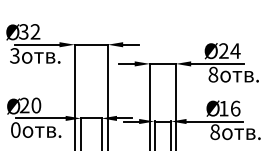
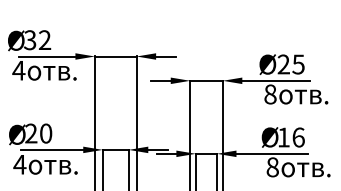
text: (235, 50) -> (298, 63), 24 -> 25
text: (14, 55) -> (18, 70), 3 -> 4
text: (15, 129) -> (19, 163), 0 -> 4

